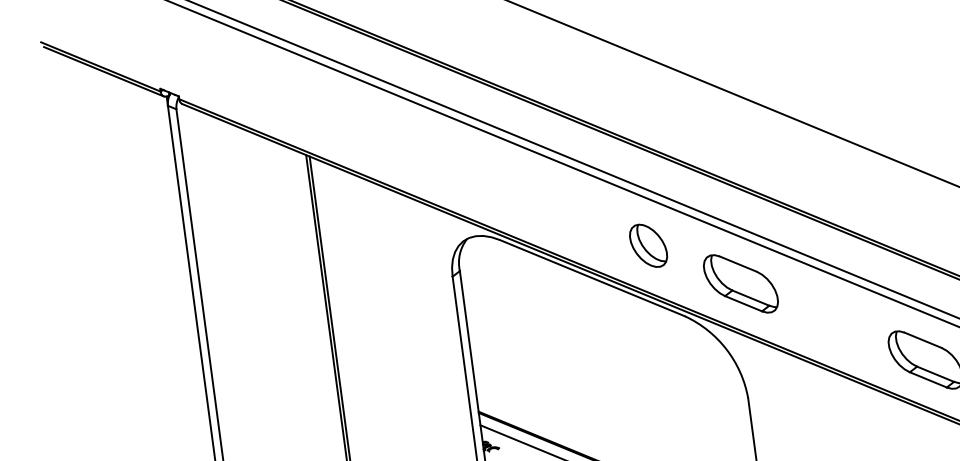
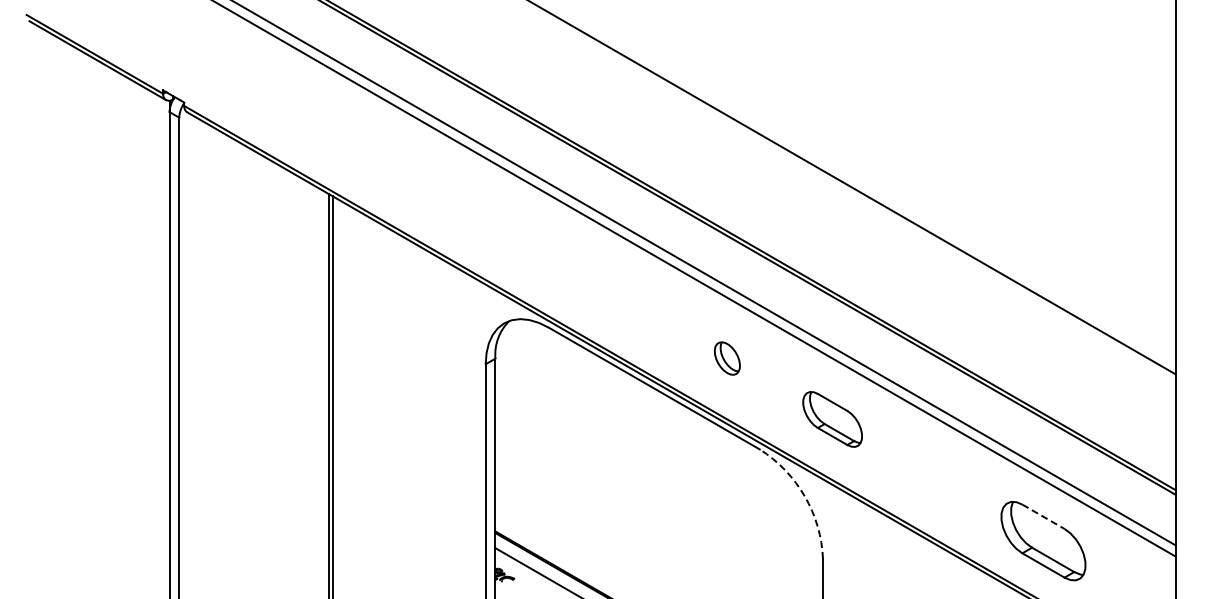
part: (648, 245) -> (727, 358), size x0.6
part: (740, 283) -> (832, 419), size x0.7
line: (923, 340) -> (1043, 517), solid -> dashed
arc: (726, 349) -> (804, 496), solid -> dashed

